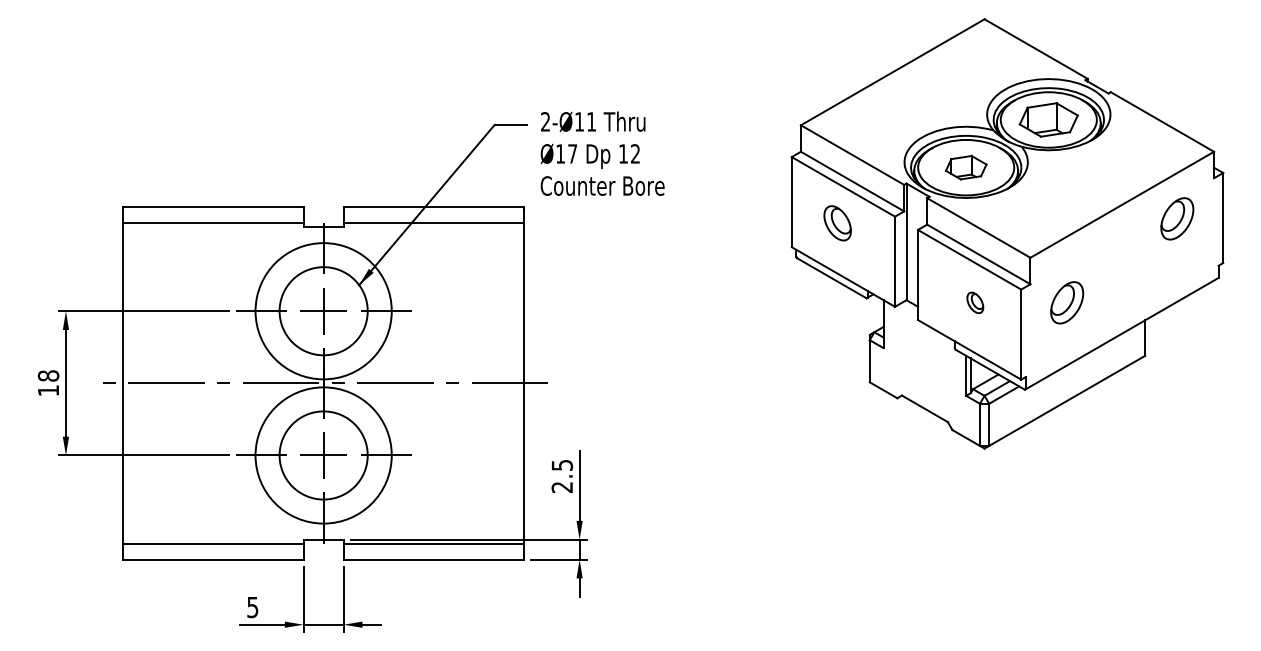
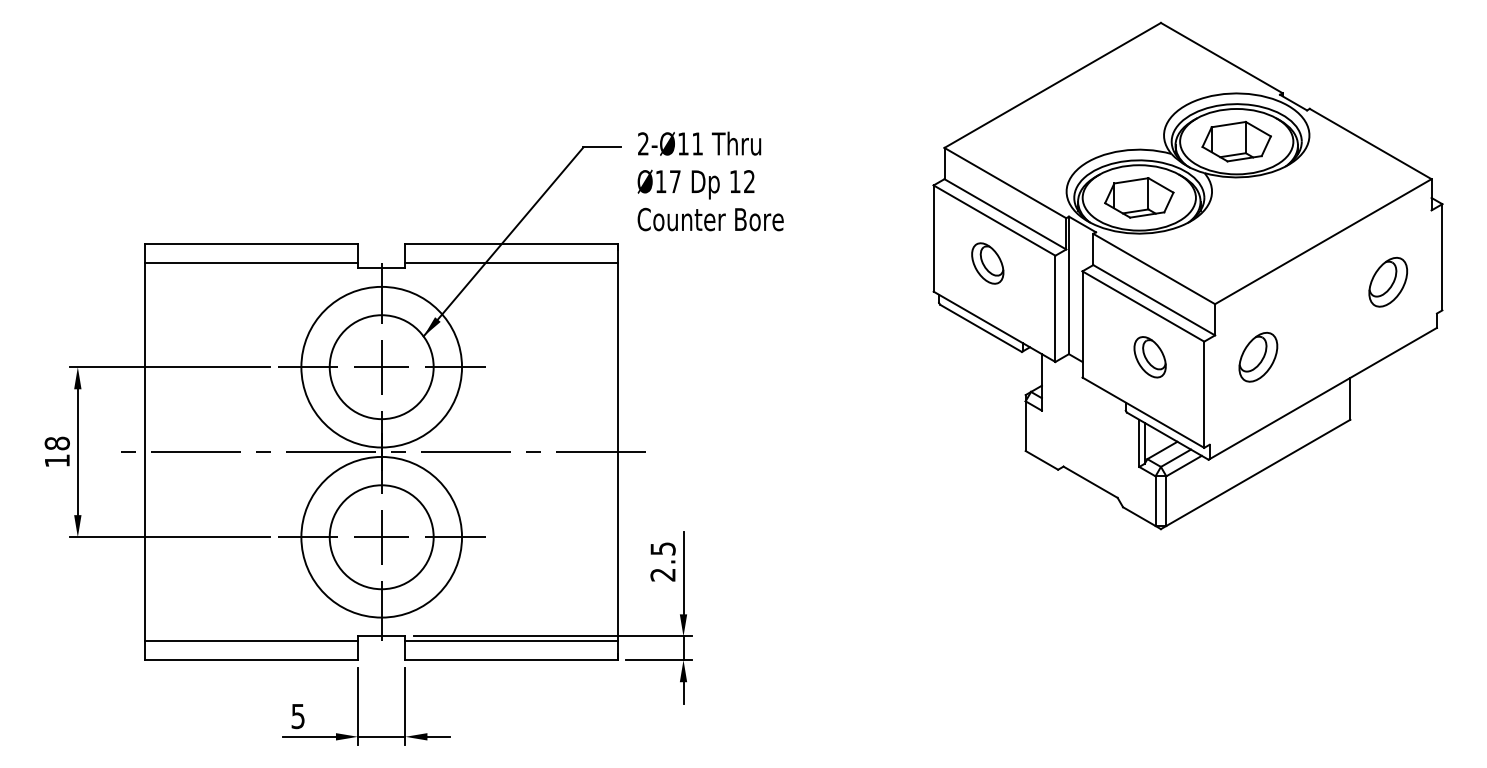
part: (966, 167) -> (1139, 197), size x1.43
part: (1176, 219) -> (1387, 282), moved
part: (974, 303) -> (1149, 357), size x1.67

